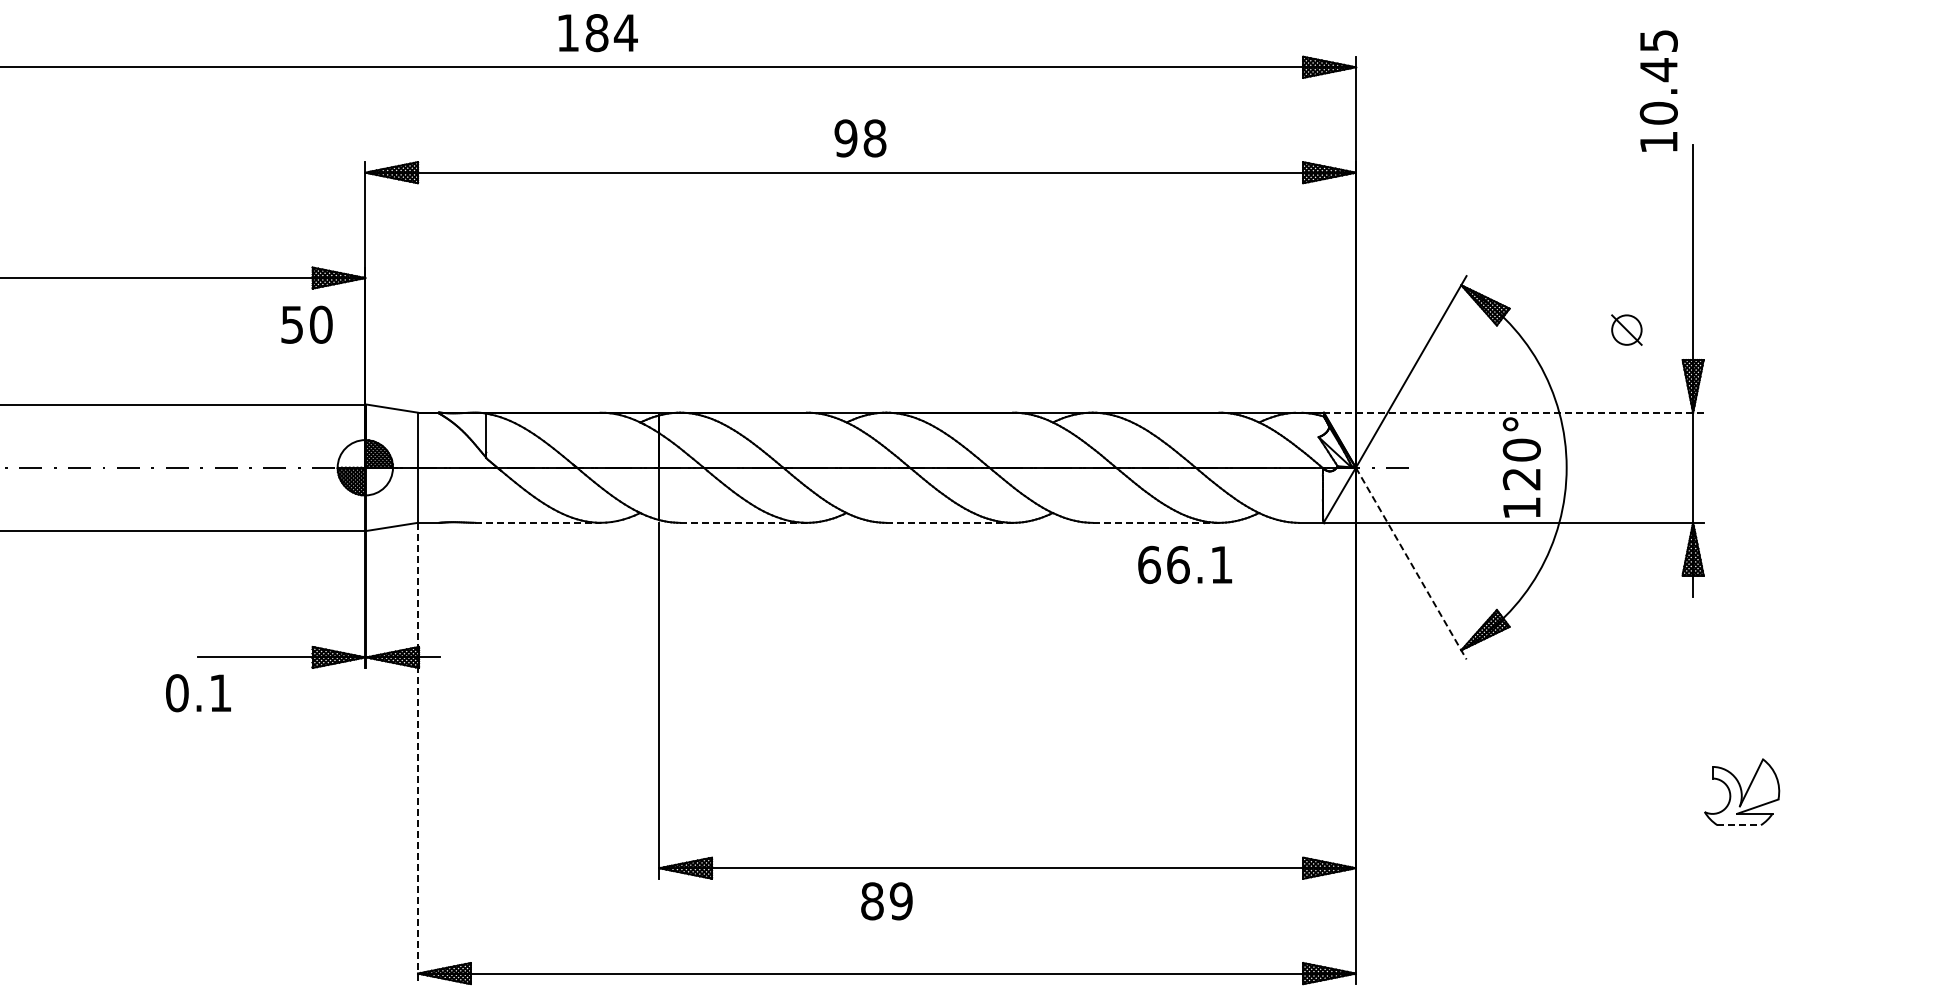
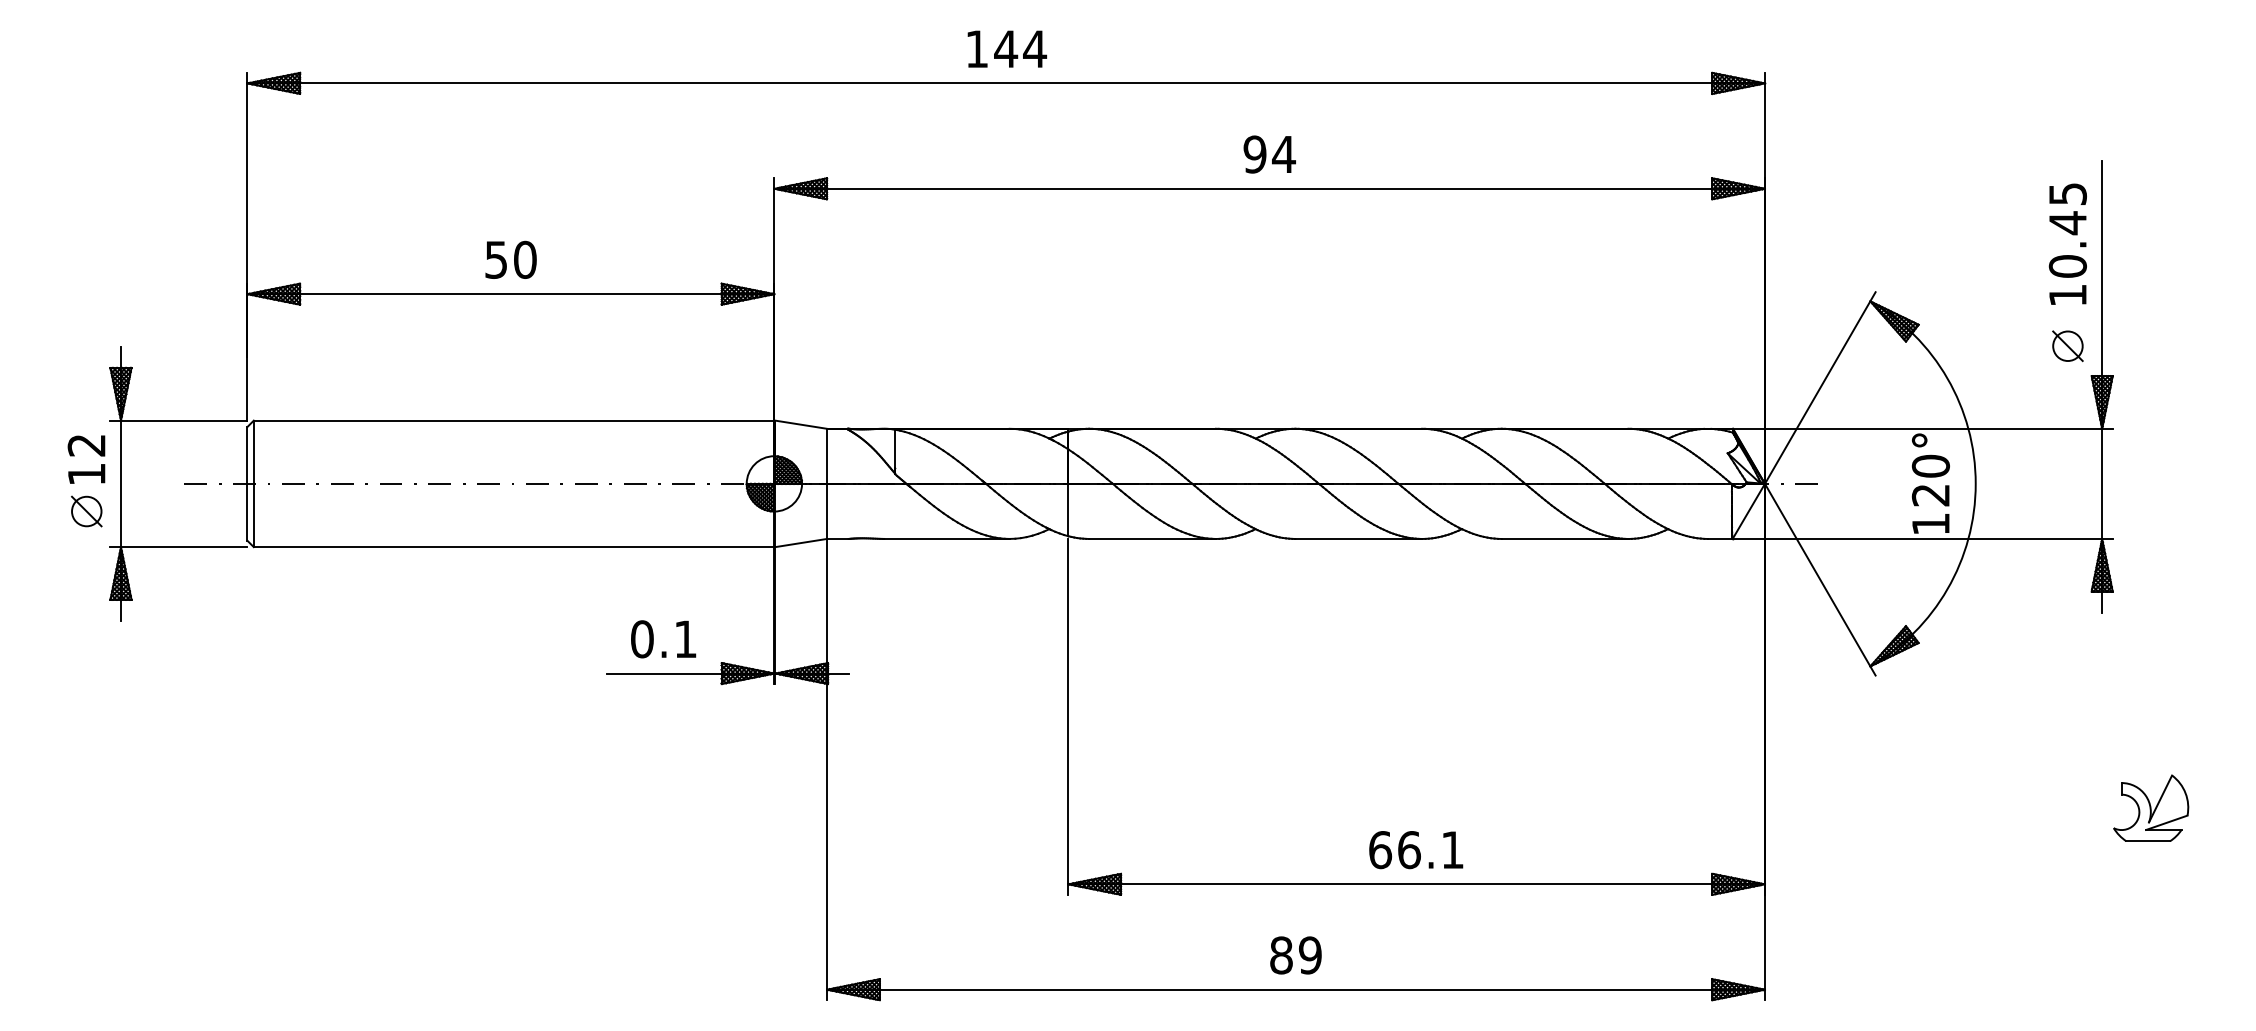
text: (597, 33) -> (1006, 49), 184 -> 144
text: (1658, 90) -> (2067, 243), moved
text: (874, 138) -> (1283, 154), 98 -> 94
text: (306, 324) -> (510, 259), moved
part: (1626, 330) -> (2067, 346), moved
line: (1513, 412) -> (1922, 428), dashed -> solid
line: (537, 522) -> (946, 538), dashed -> solid
line: (744, 523) -> (1153, 539), dashed -> solid
line: (950, 523) -> (1359, 539), dashed -> solid
line: (1156, 523) -> (1565, 539), dashed -> solid
line: (1411, 563) -> (1820, 579), dashed -> solid
text: (1185, 565) -> (1416, 850), moved
text: (198, 693) -> (663, 639), moved
line: (418, 753) -> (827, 769), dashed -> solid
line: (1739, 825) -> (2148, 841), dashed -> solid
text: (886, 901) -> (1295, 955), moved

